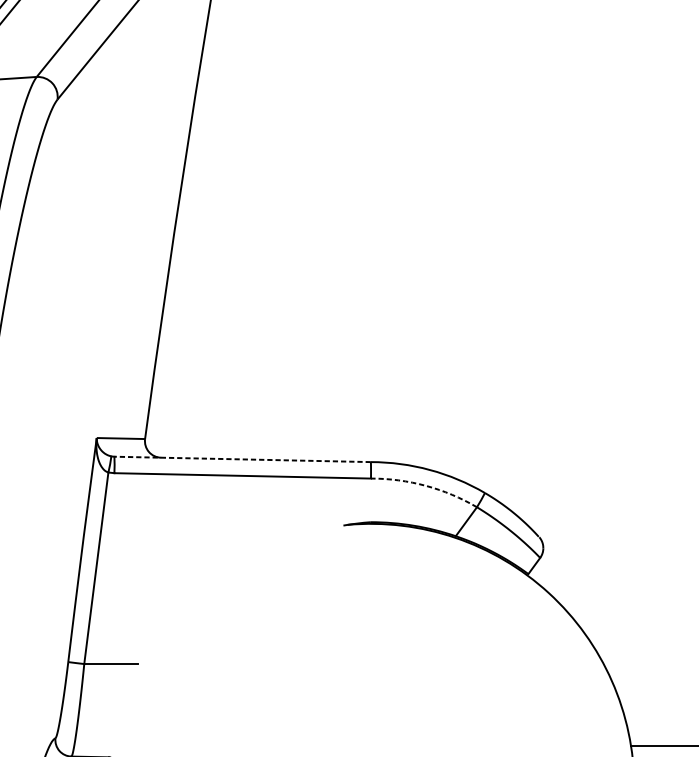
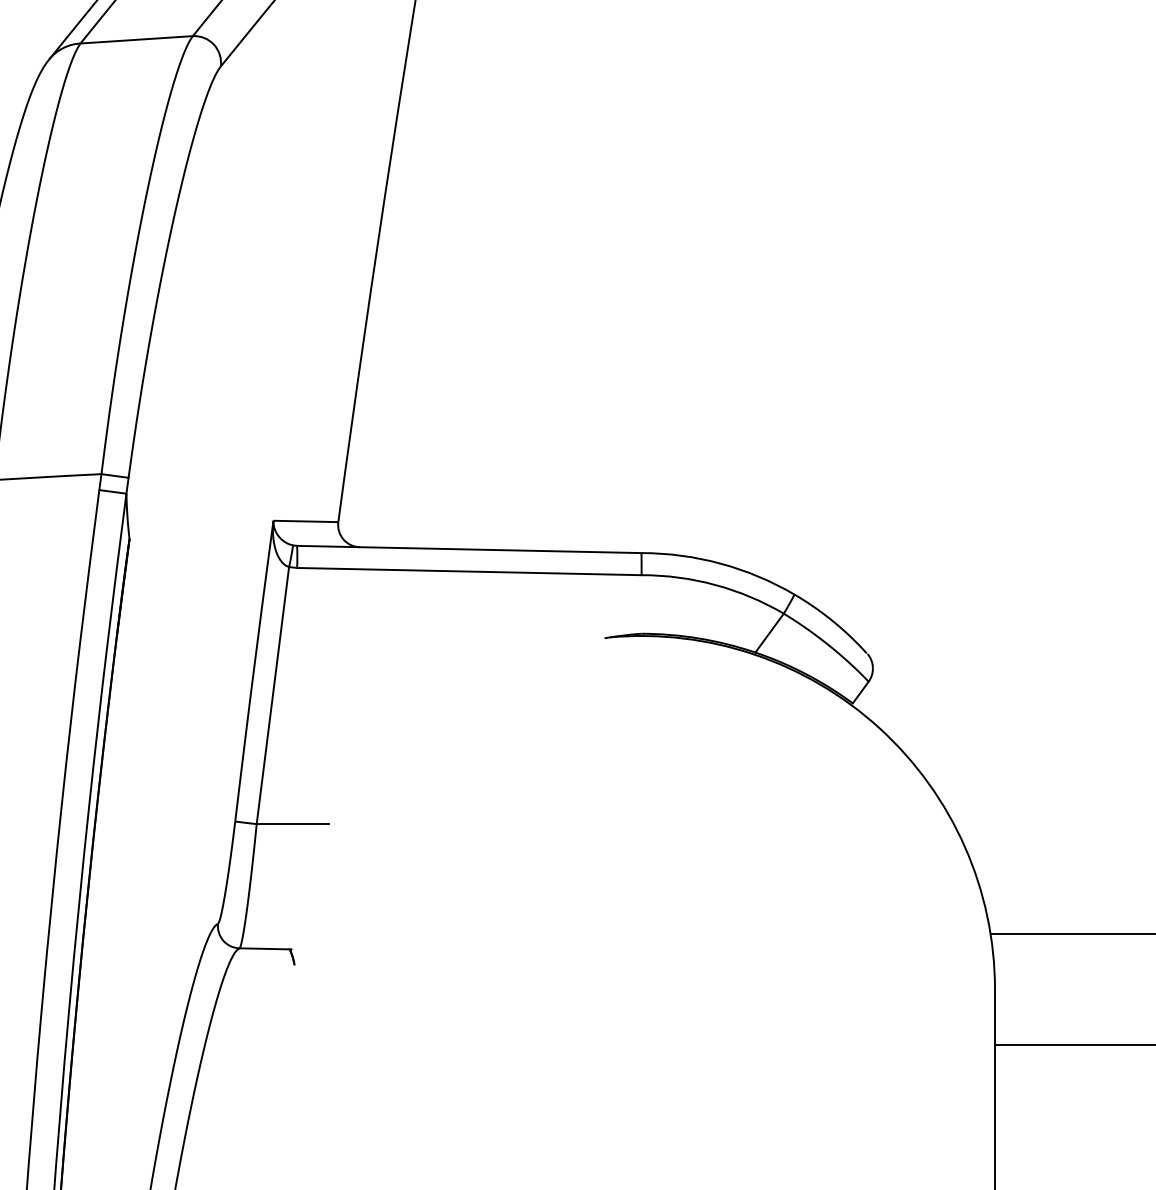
line: (242, 459) -> (468, 549), dashed -> solid
arc: (426, 485) -> (715, 584), dashed -> solid

